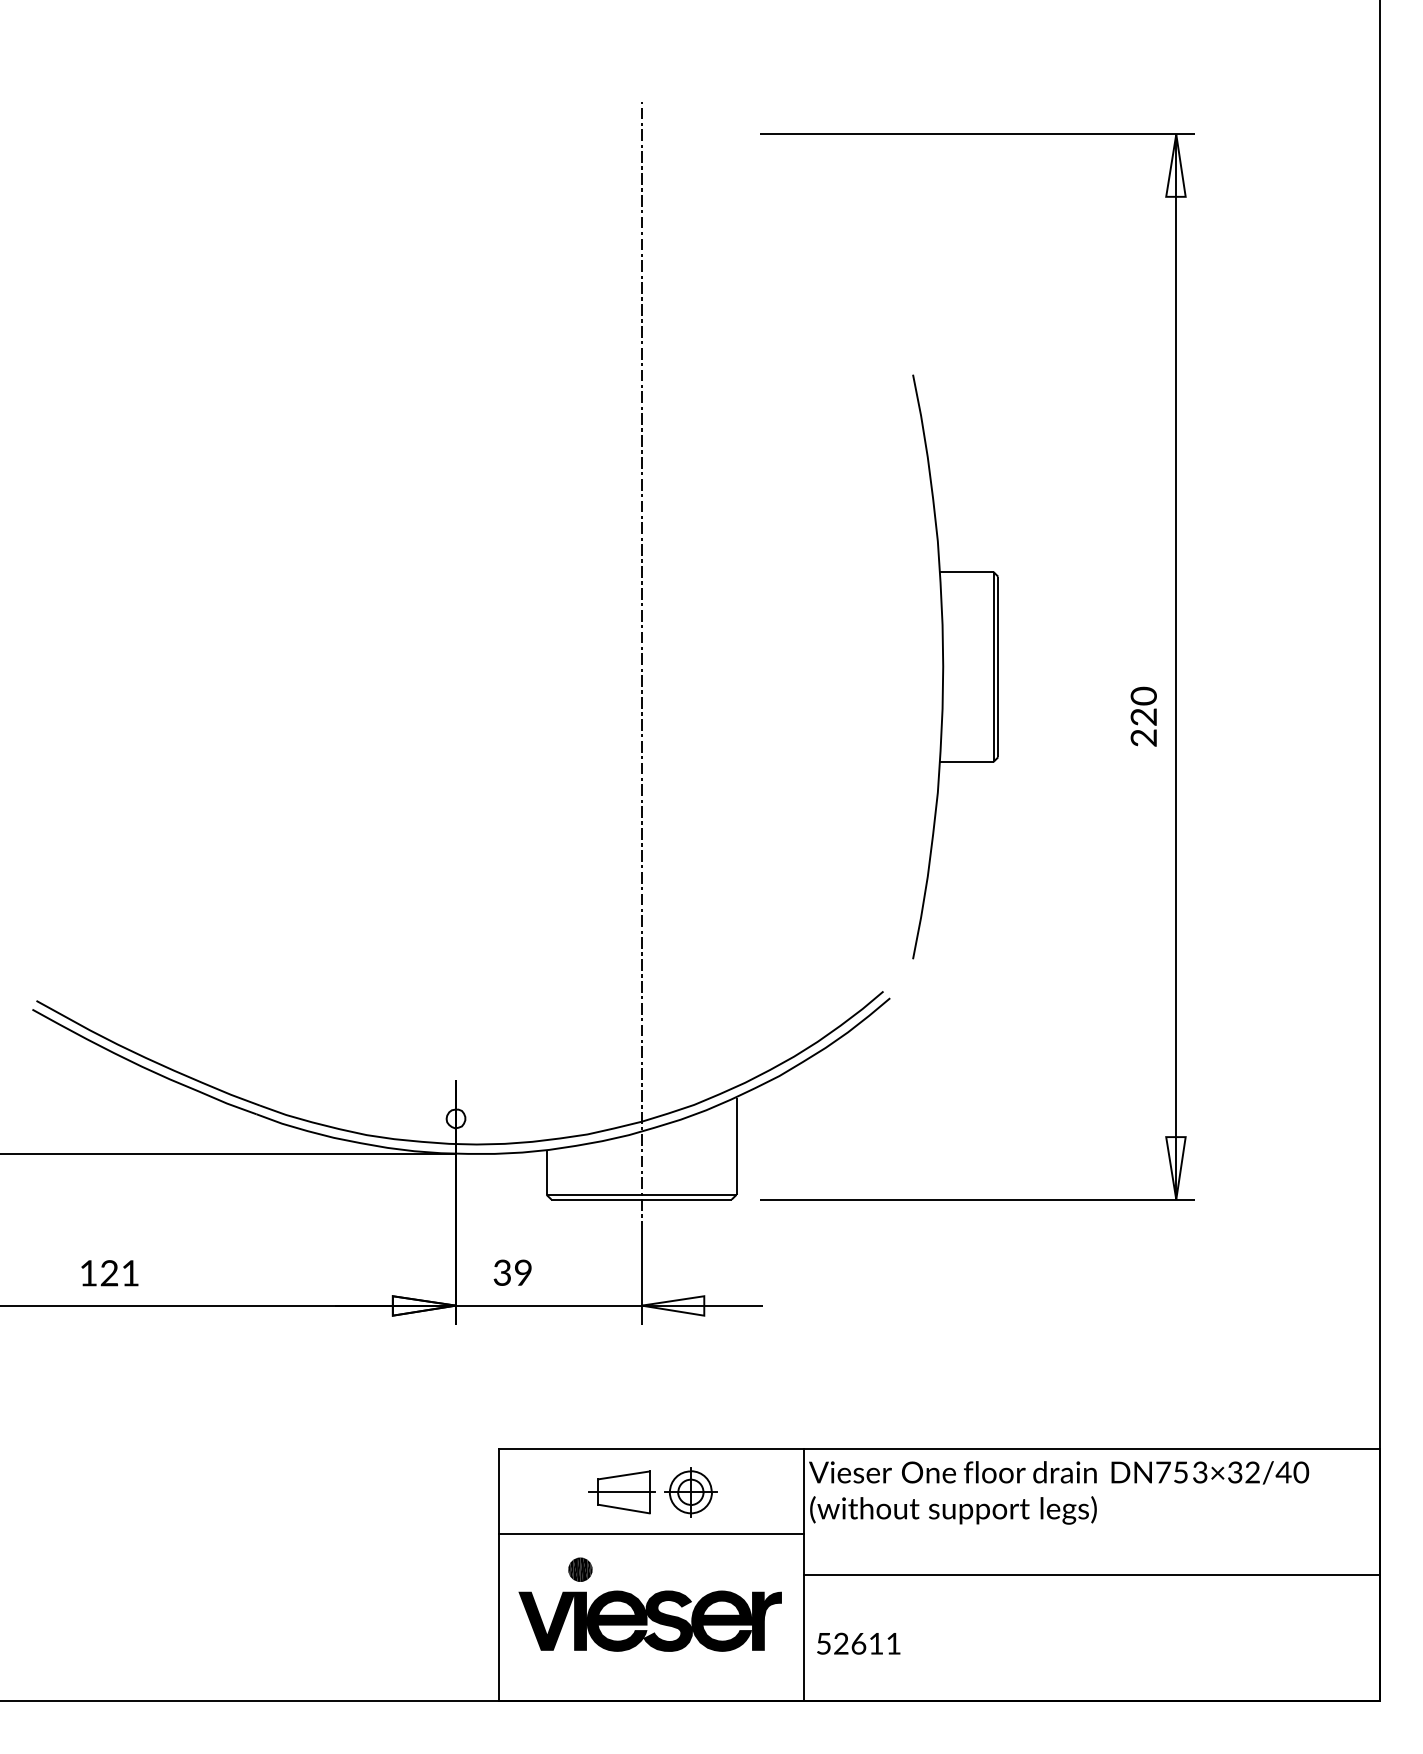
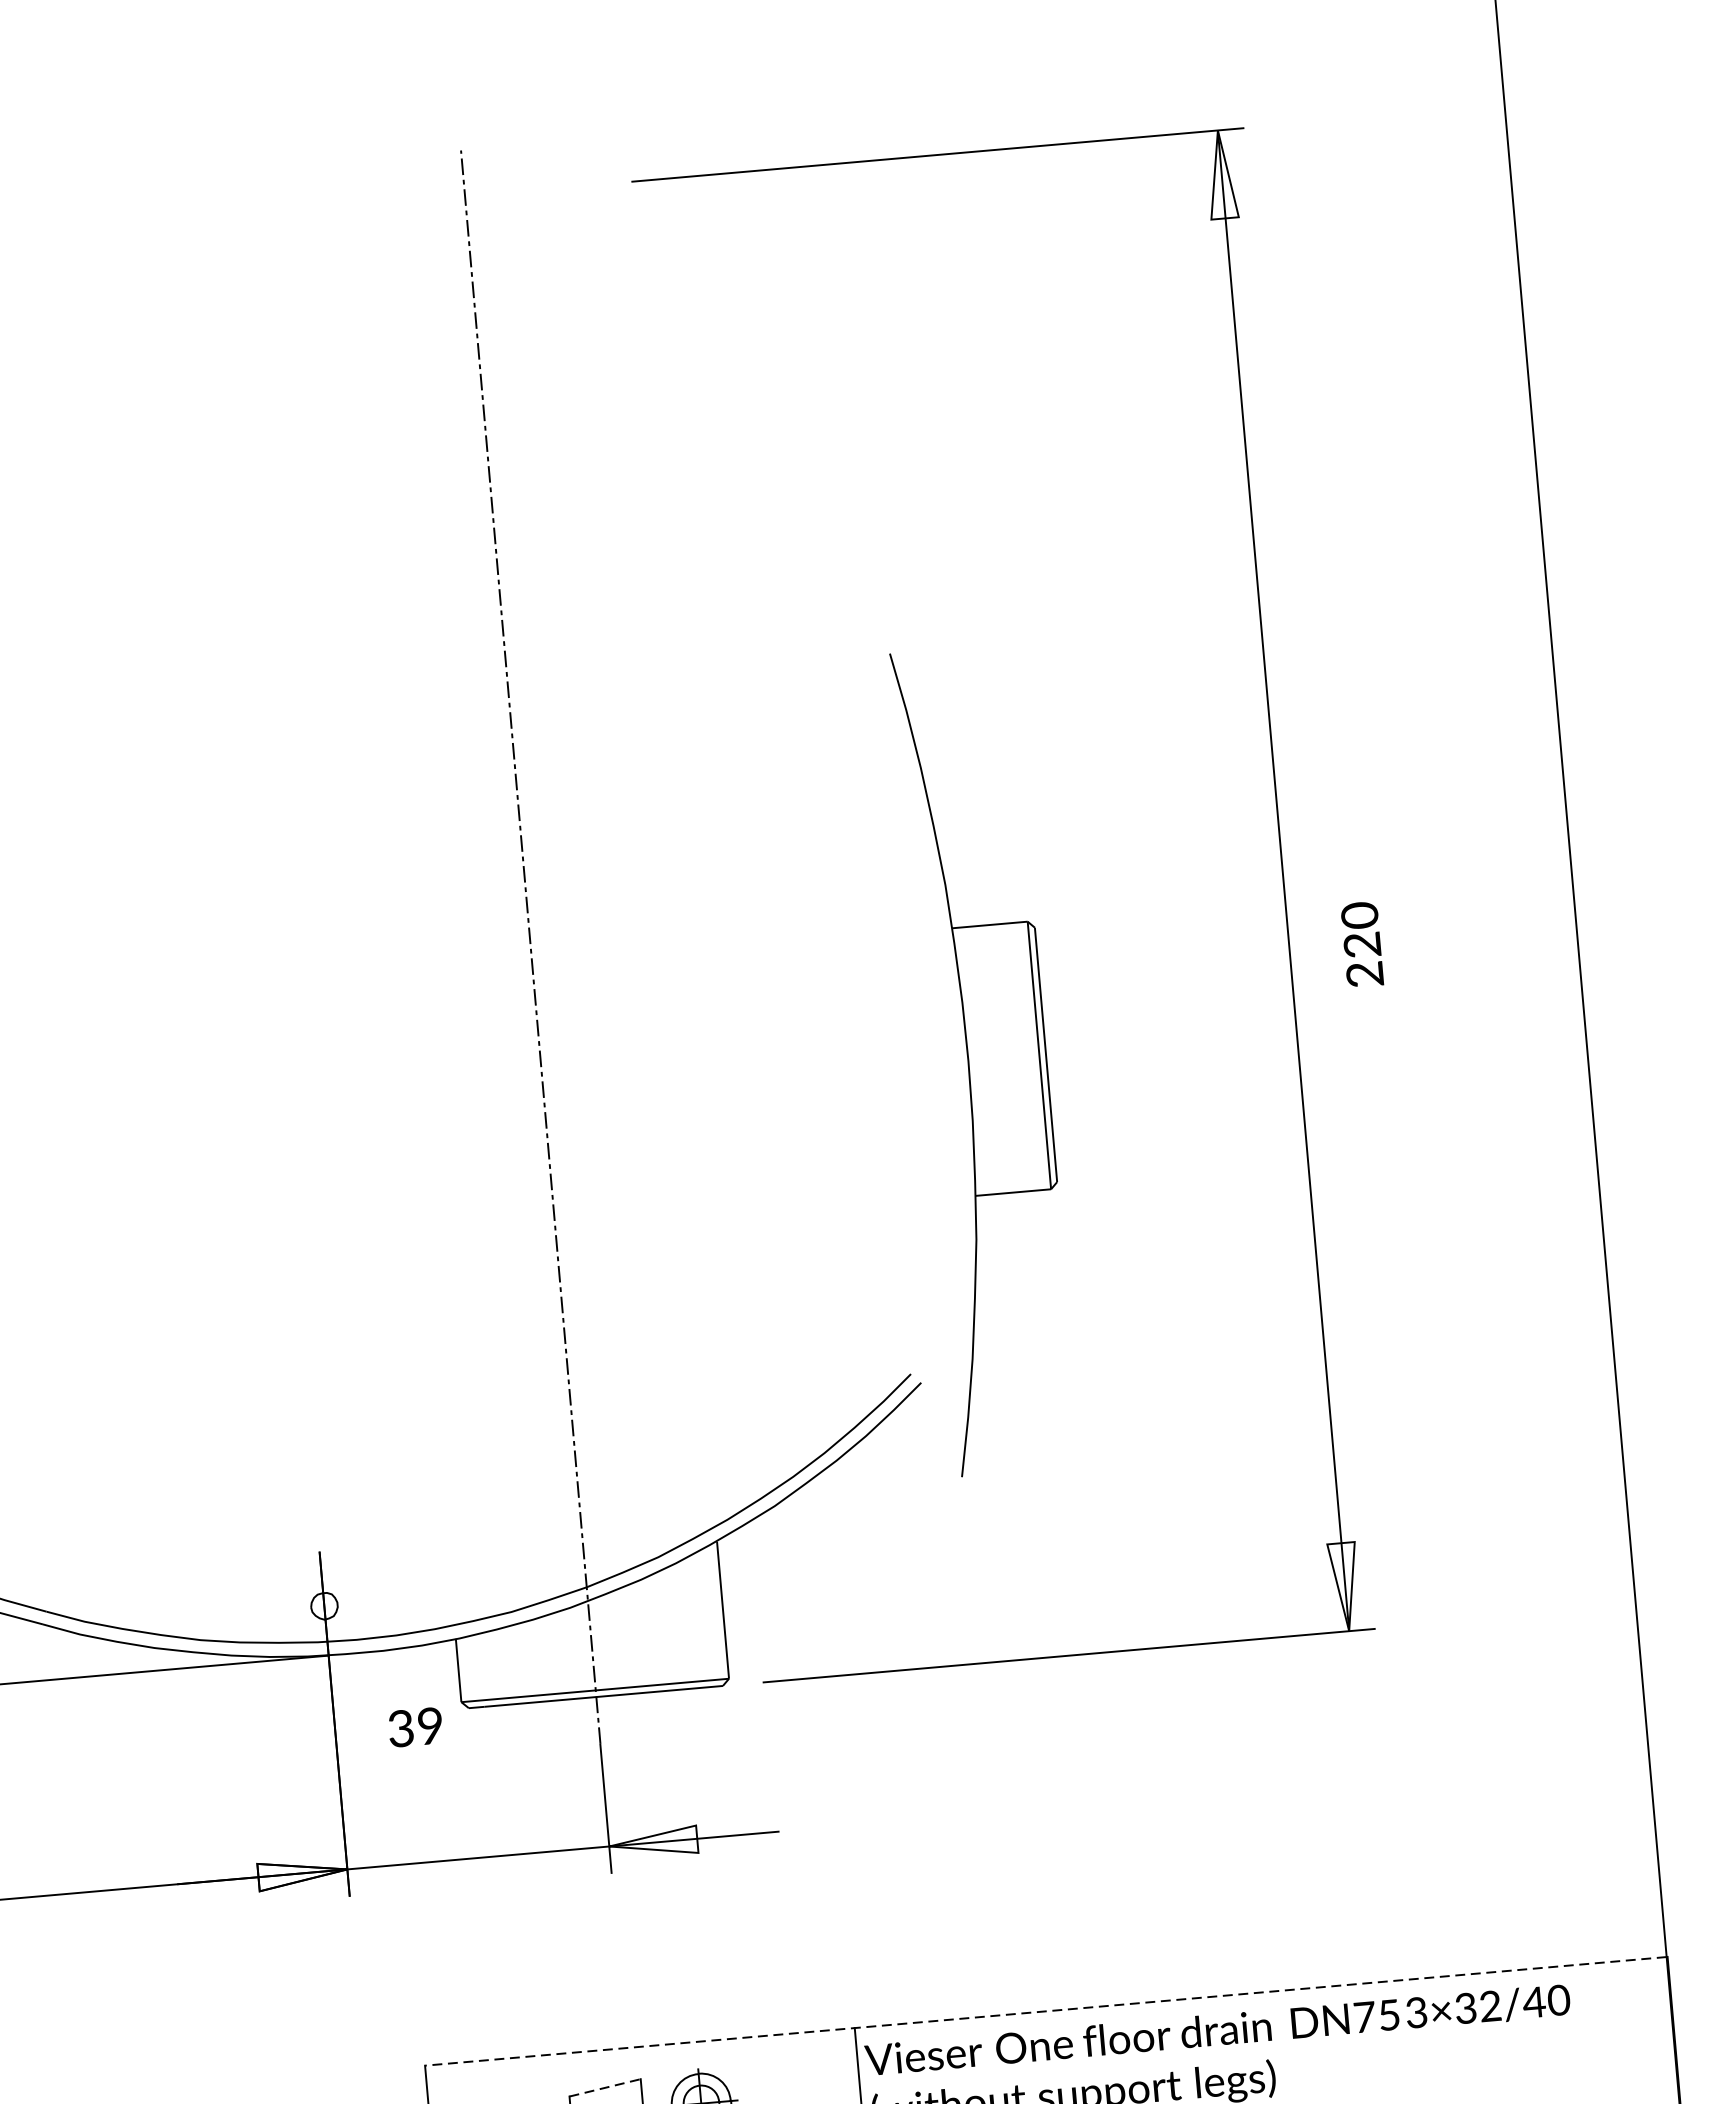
part: (955, 666) -> (985, 1059), moved
text: (1143, 716) -> (1361, 944), moved
text: (512, 1272) -> (415, 1726), moved
line: (939, 1448) -> (1046, 2011), solid -> dashed
line: (624, 1475) -> (605, 2087), solid -> dashed

